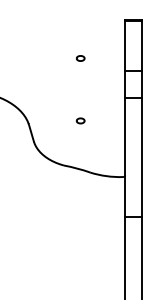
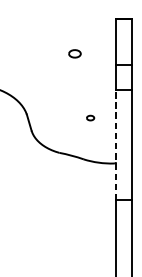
part: (80, 58) -> (74, 53), size x1.6
part: (80, 120) -> (90, 117), moved
line: (125, 157) -> (116, 145), solid -> dashed

